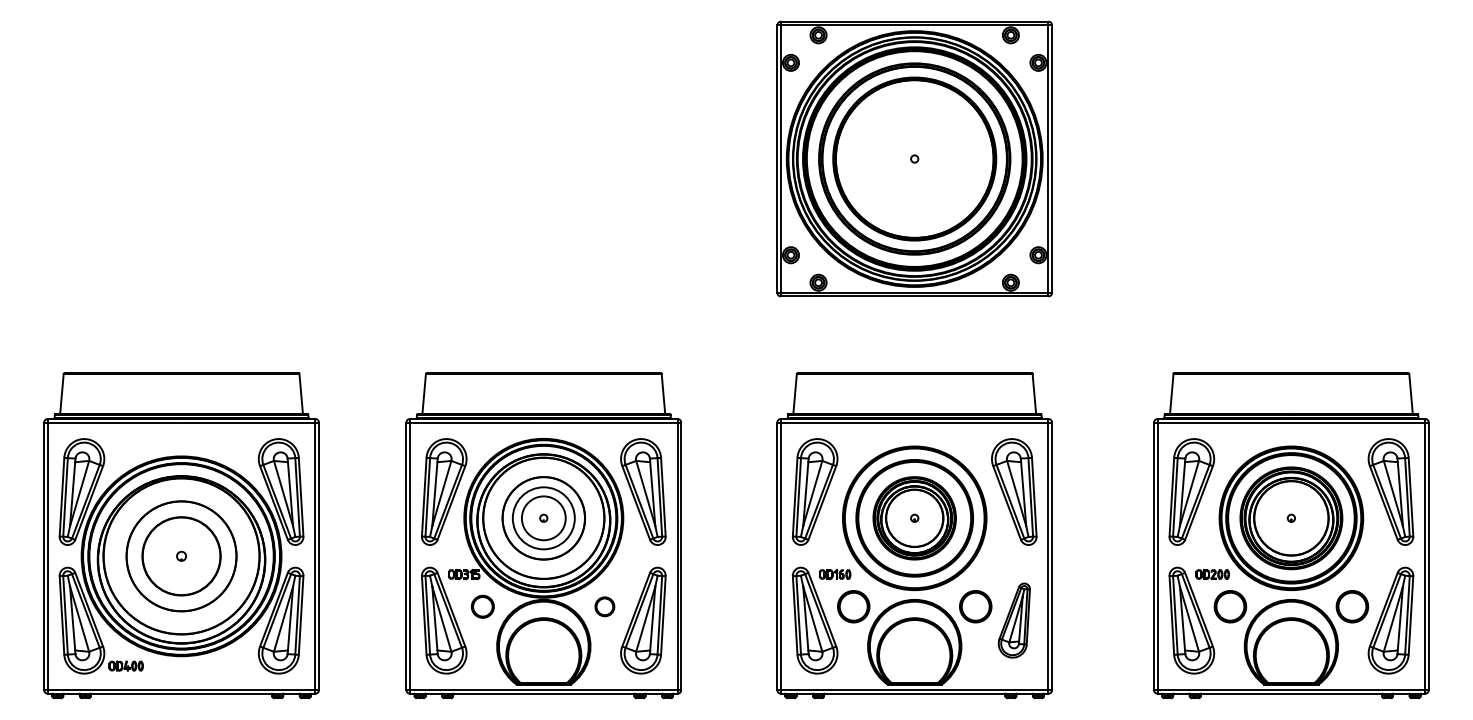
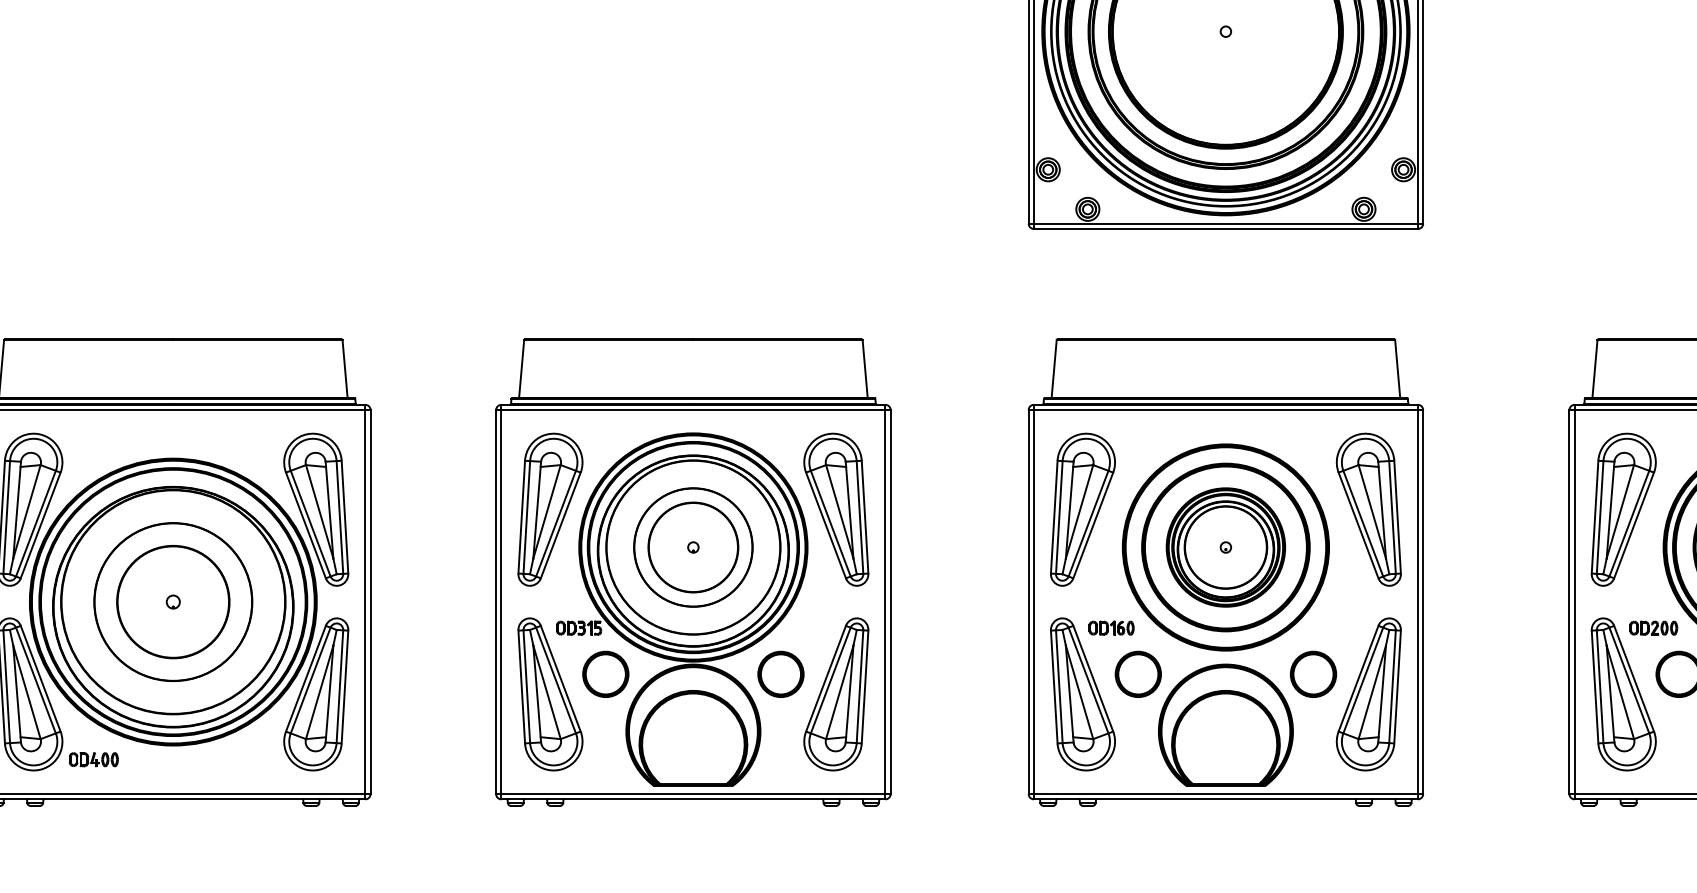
circle: (543, 518) -> (692, 547), size x1.43
part: (482, 606) -> (605, 674), size x1.43
part: (604, 606) -> (780, 674), size x1.67
part: (1014, 620) -> (1369, 694), size x1.43

